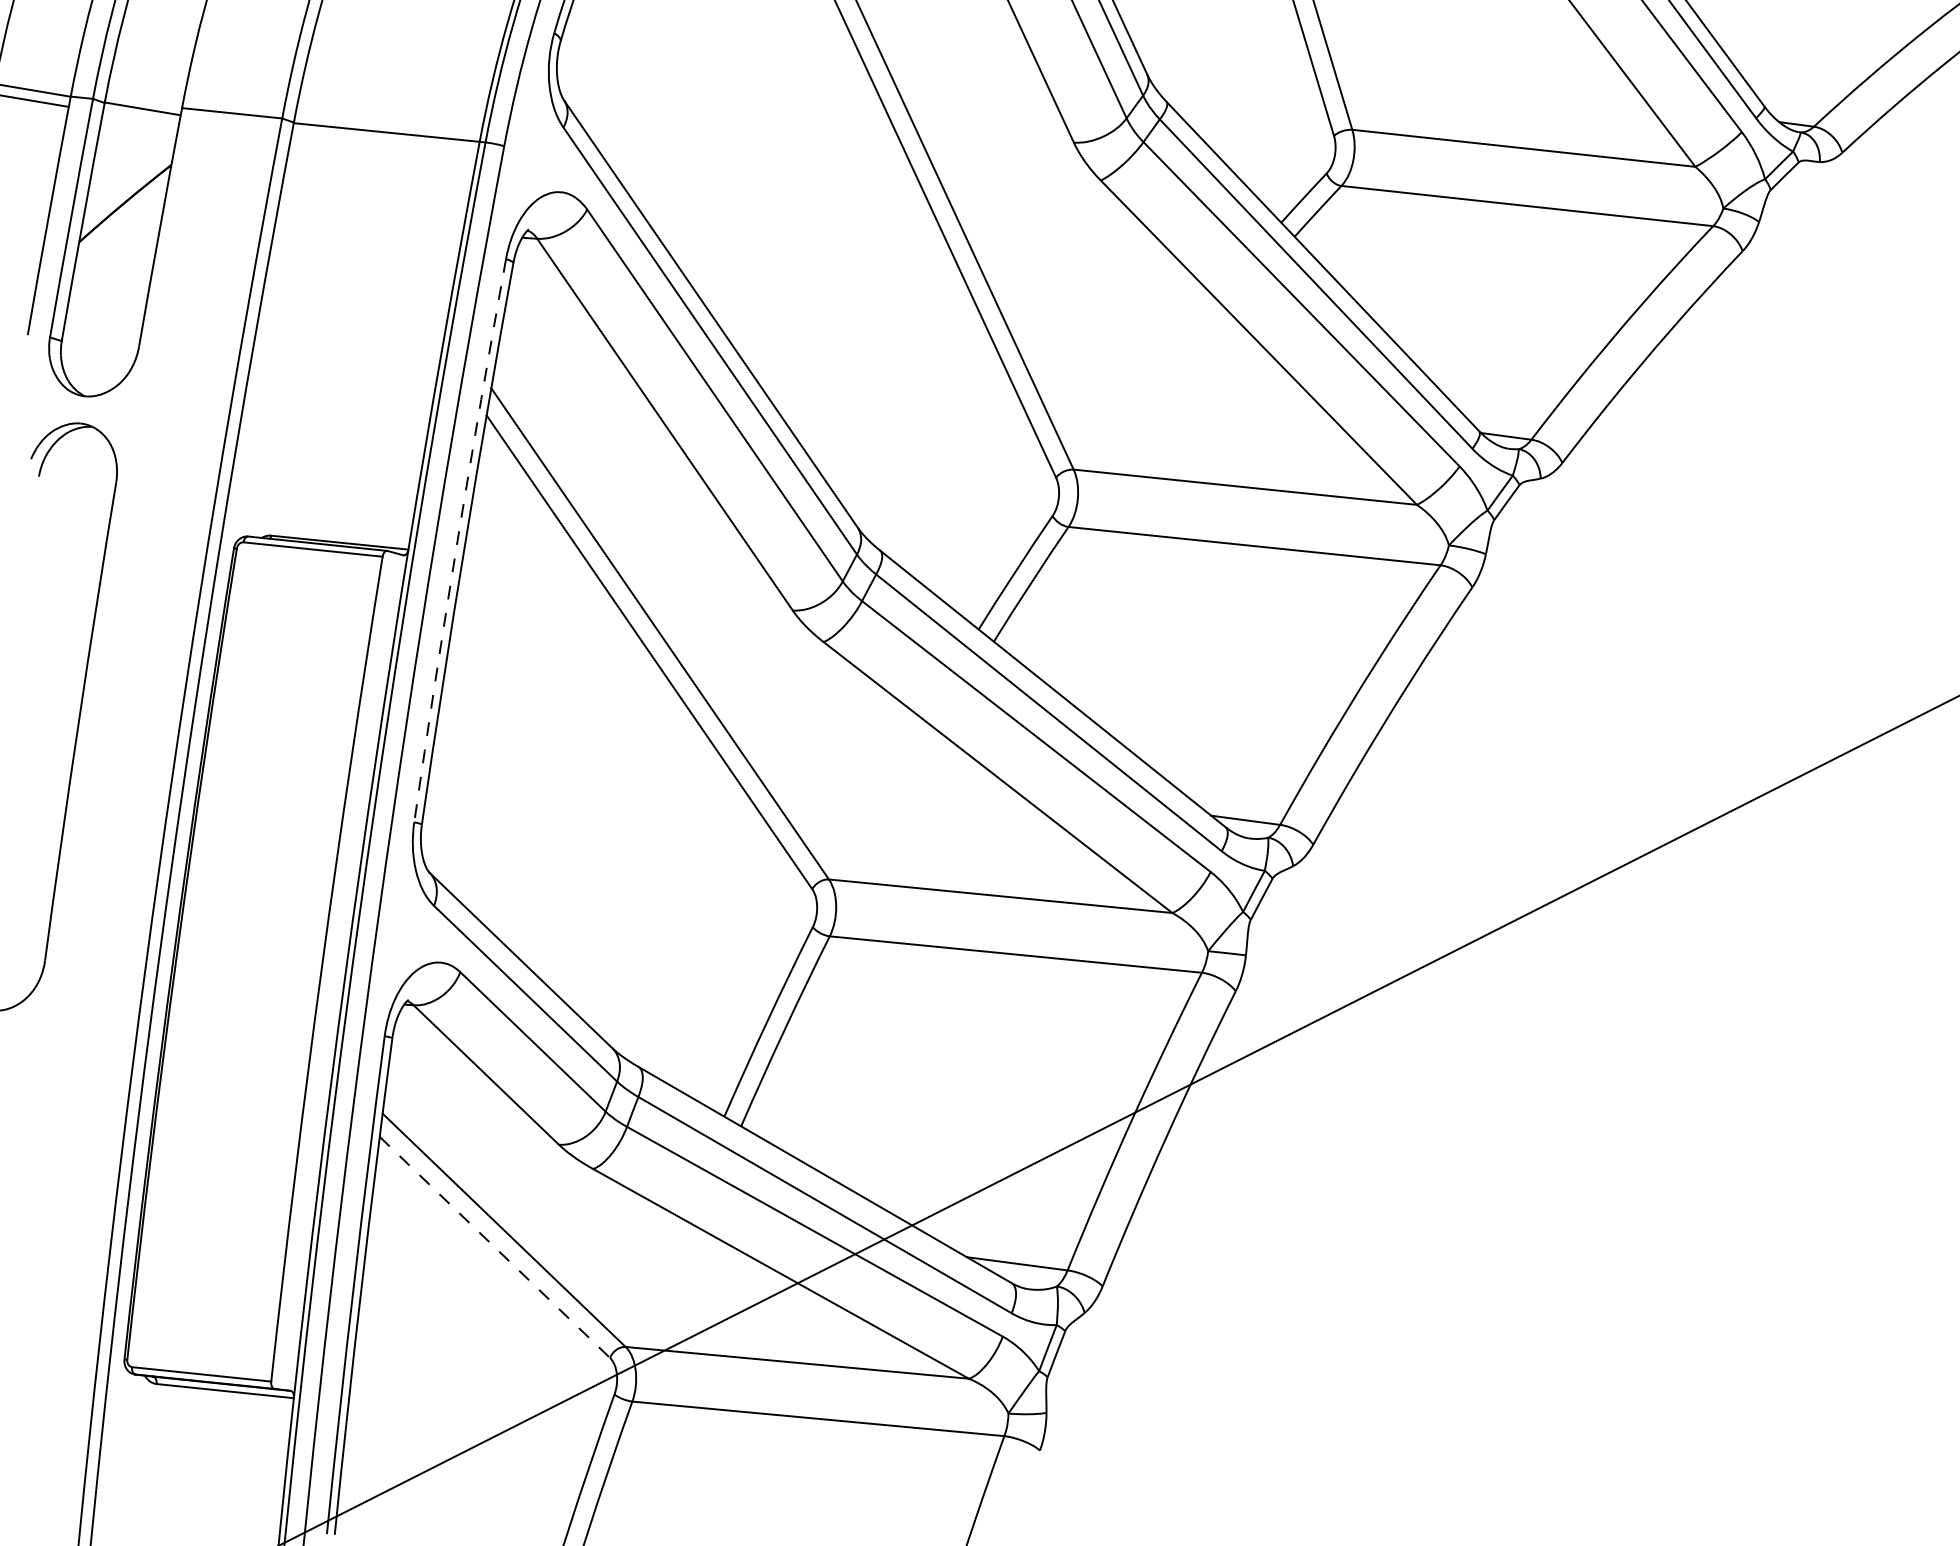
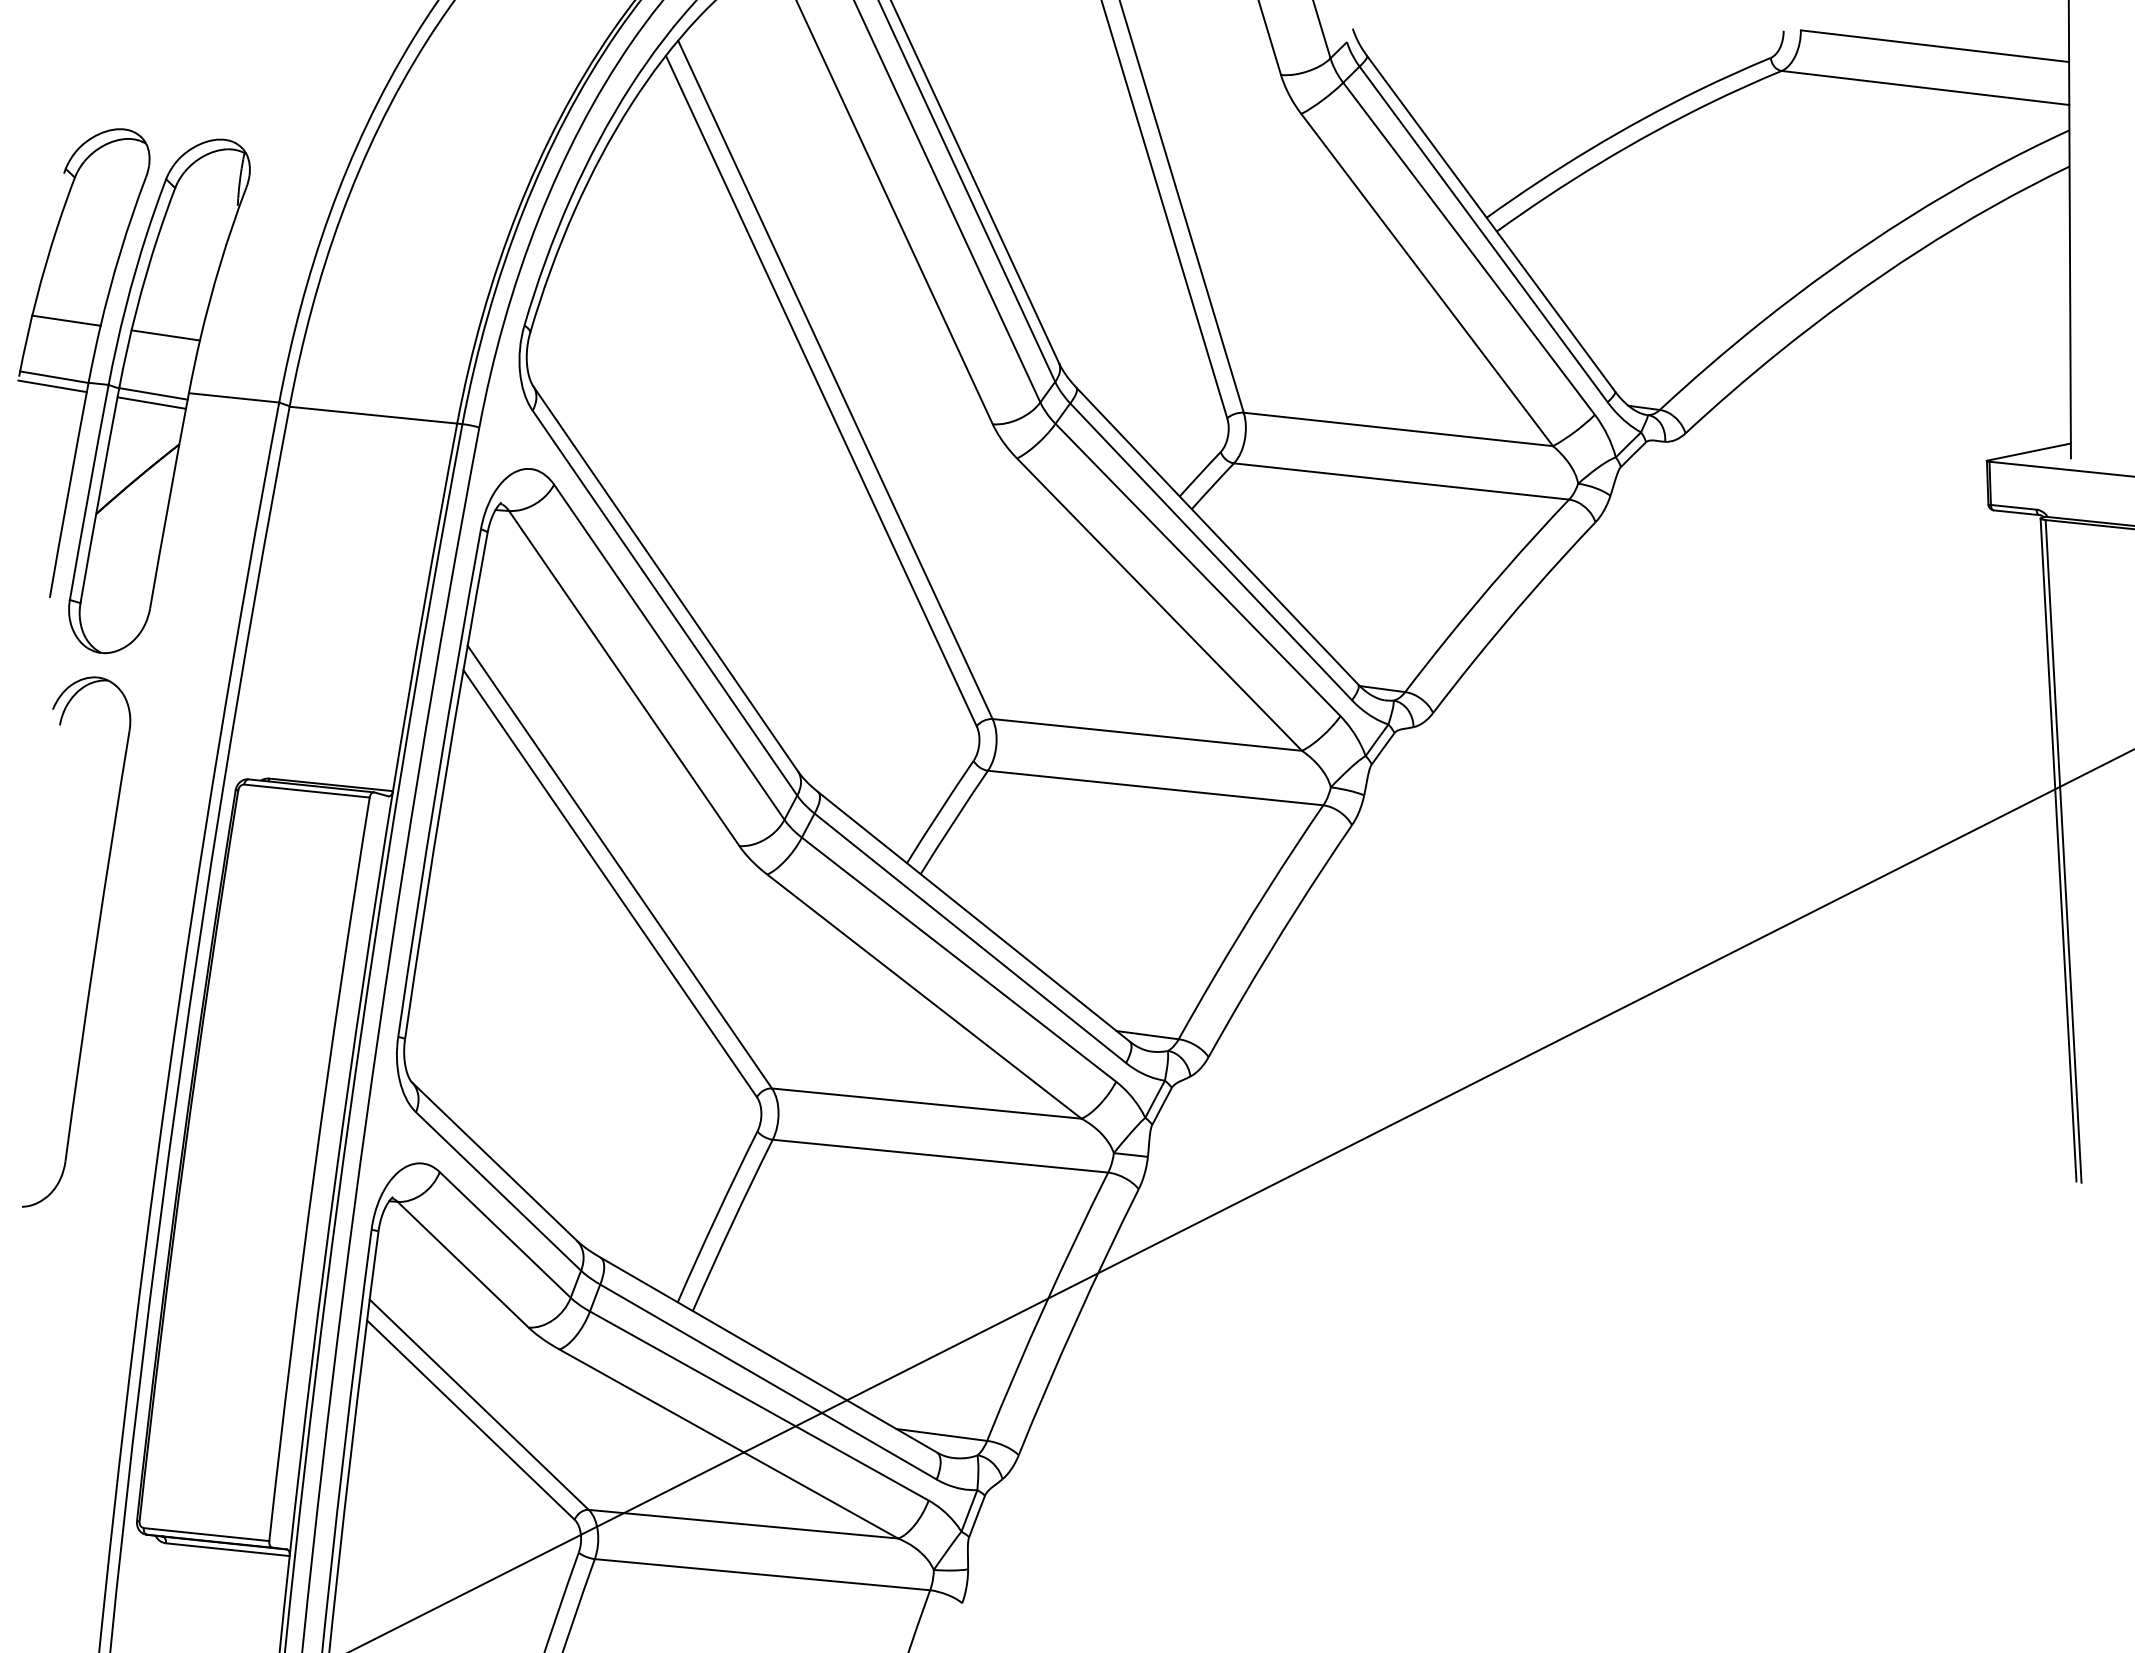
line: (46, 27) -> (66, 320), added
line: (156, 44) -> (165, 335), added
line: (140, 118) -> (151, 402), added
arc: (457, 540) -> (437, 782), dashed -> solid
line: (494, 1247) -> (470, 1420), dashed -> solid

